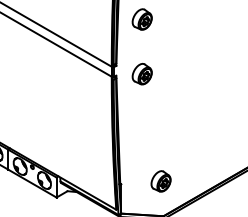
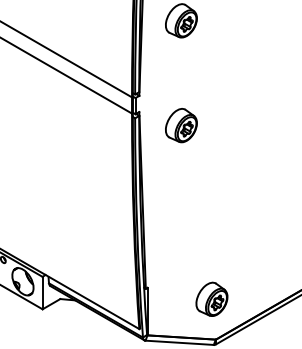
part: (141, 74) -> (180, 126), moved
part: (160, 181) -> (210, 299), moved

